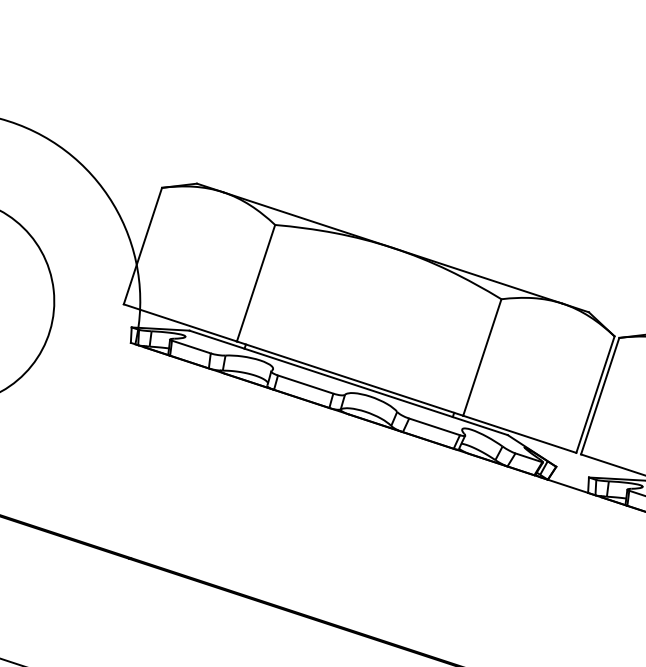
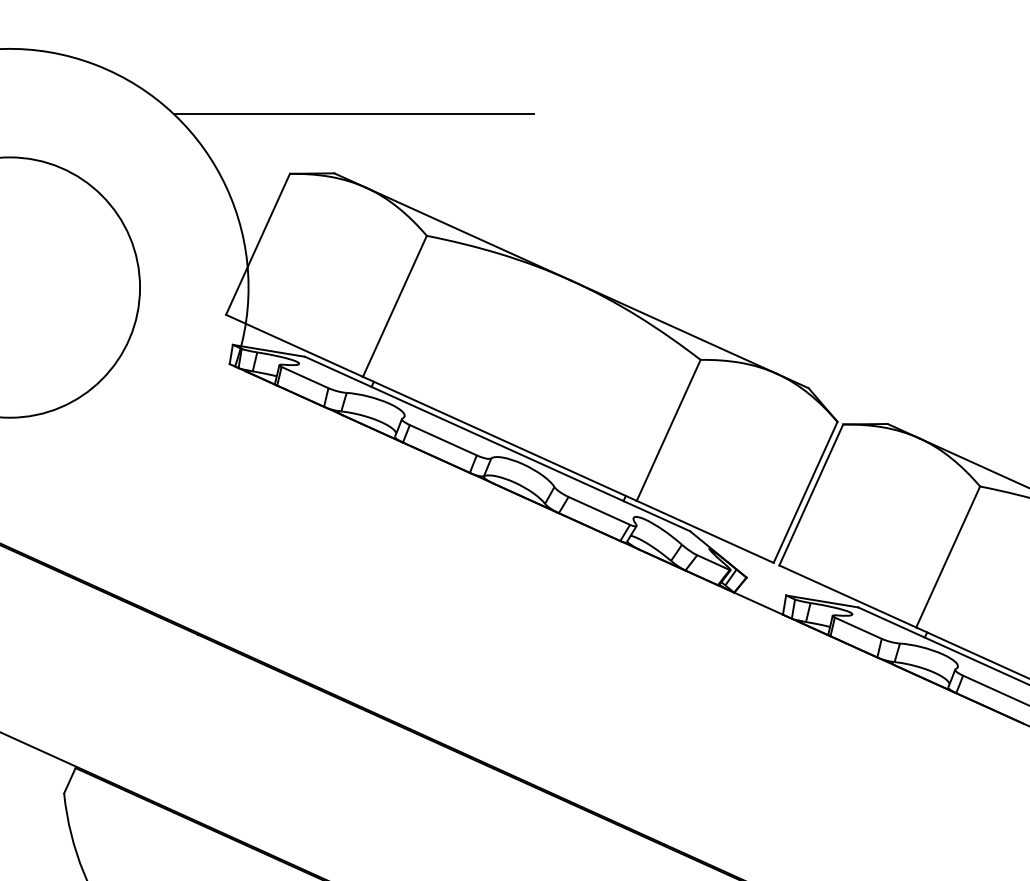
line: (207, 135) -> (353, 114), added

